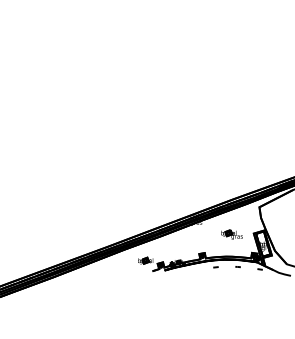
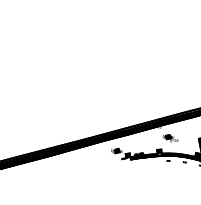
part: (231, 234) -> (170, 138), moved

